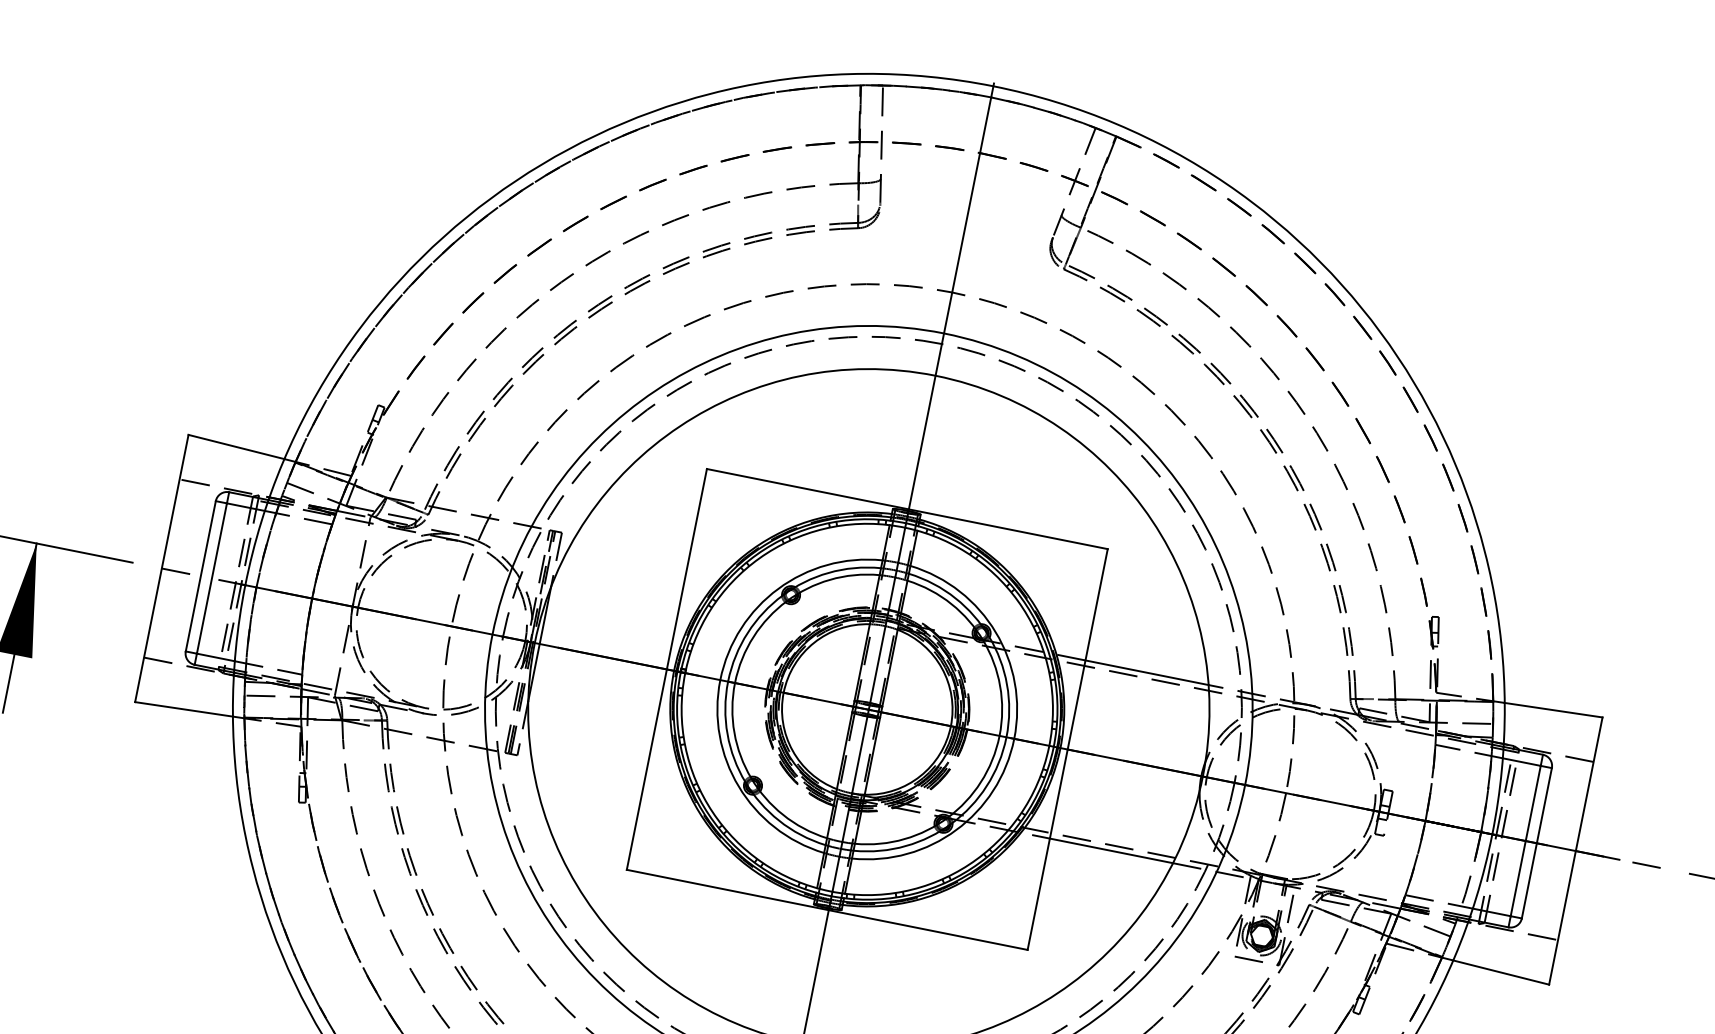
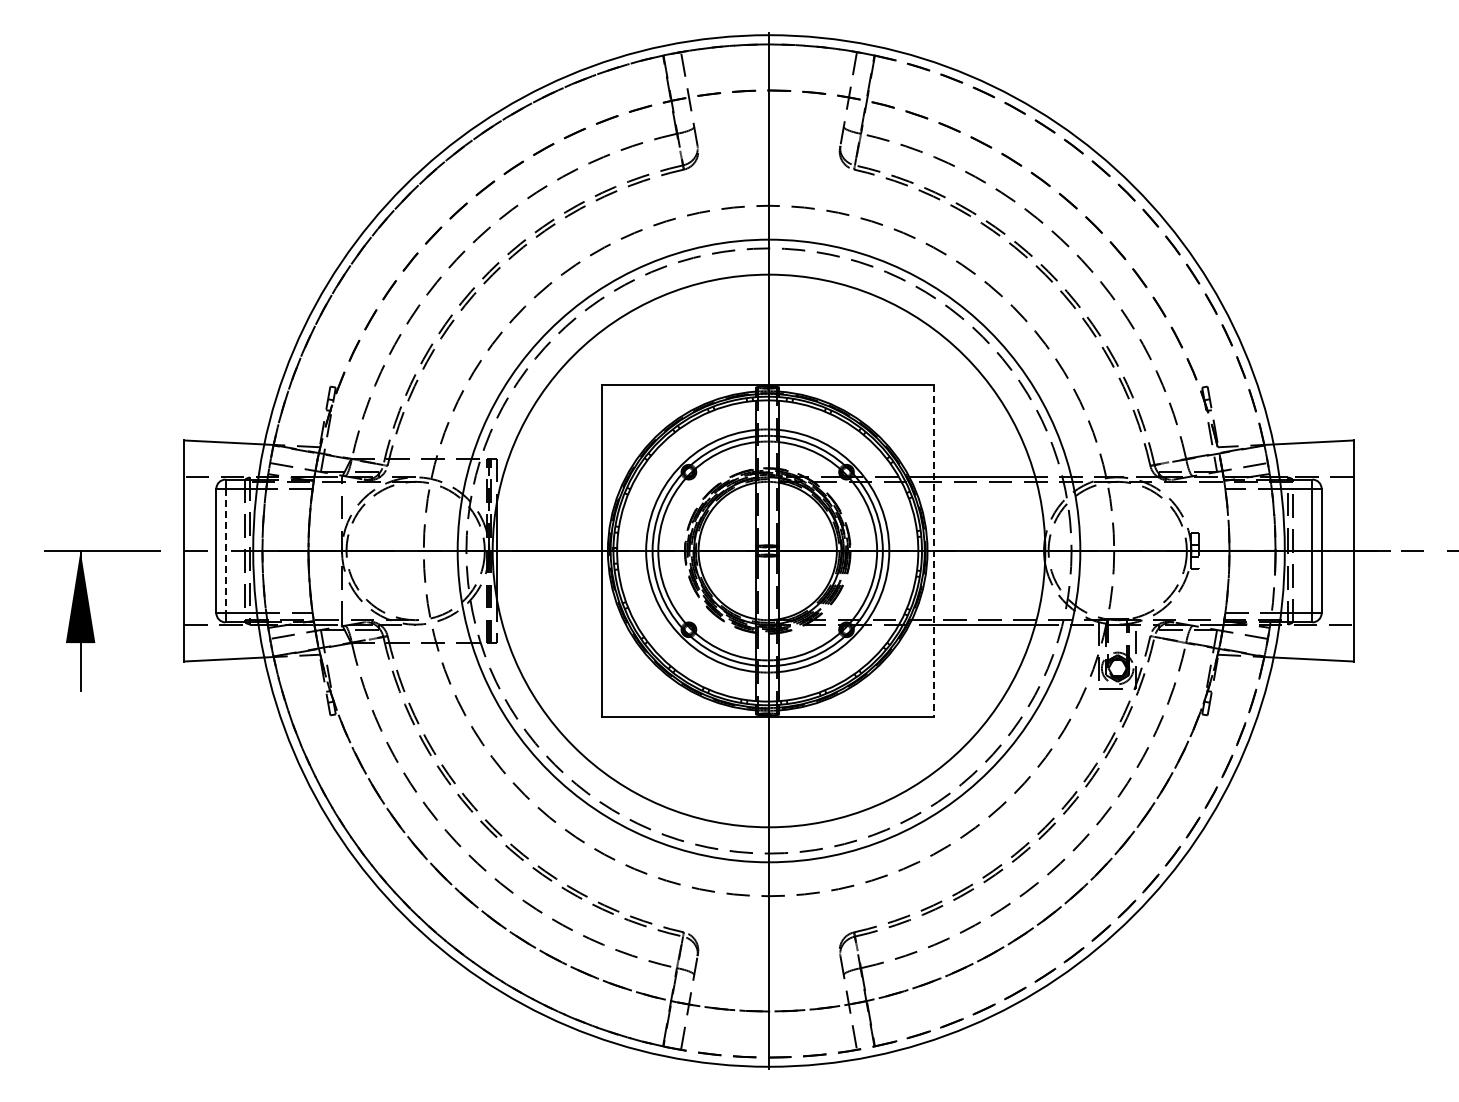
line: (211, 579) -> (225, 551), solid -> dashed
line: (1067, 750) -> (933, 551), solid -> dashed

